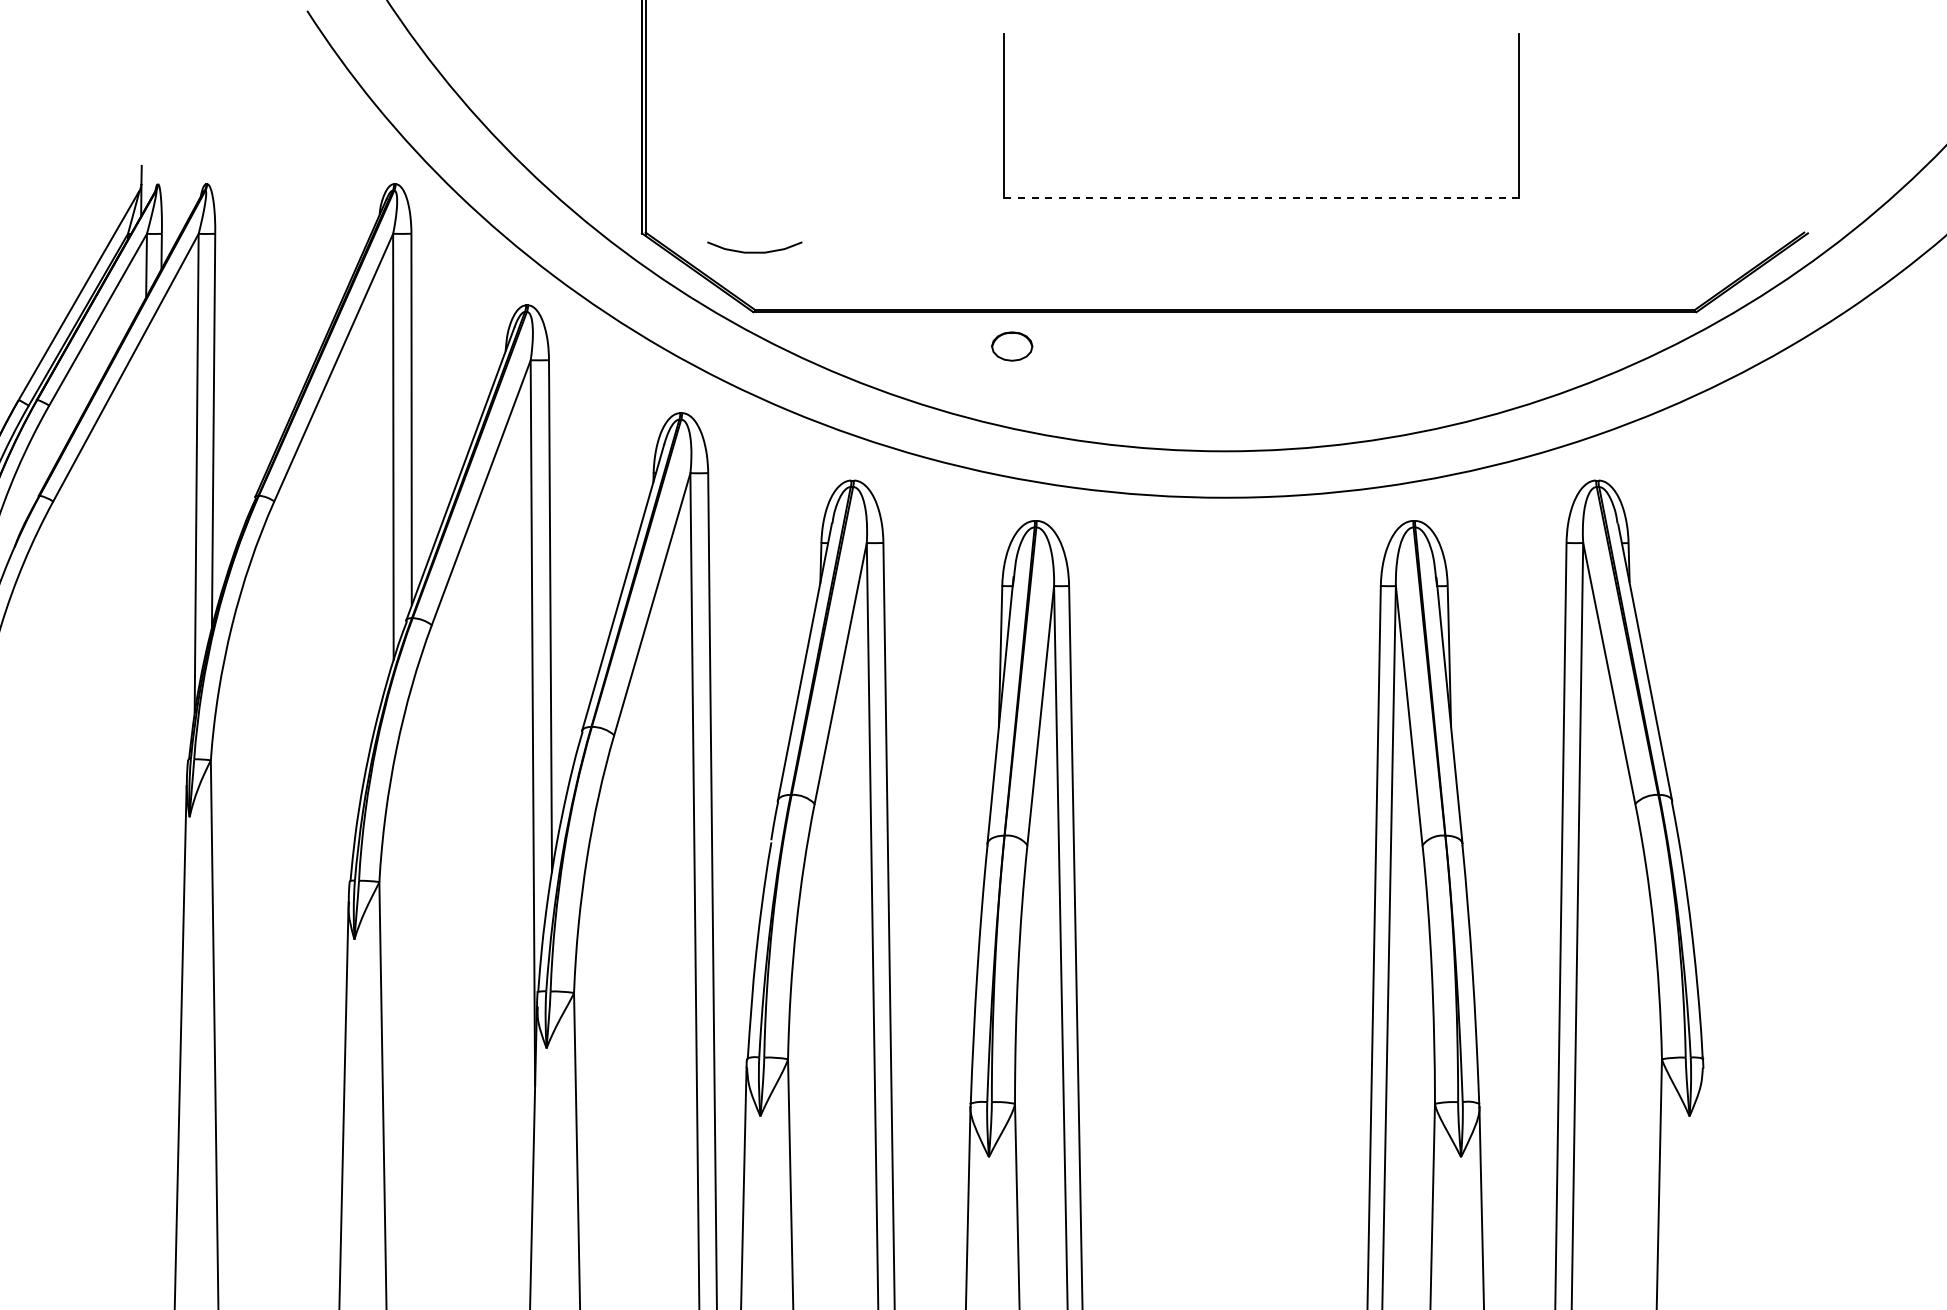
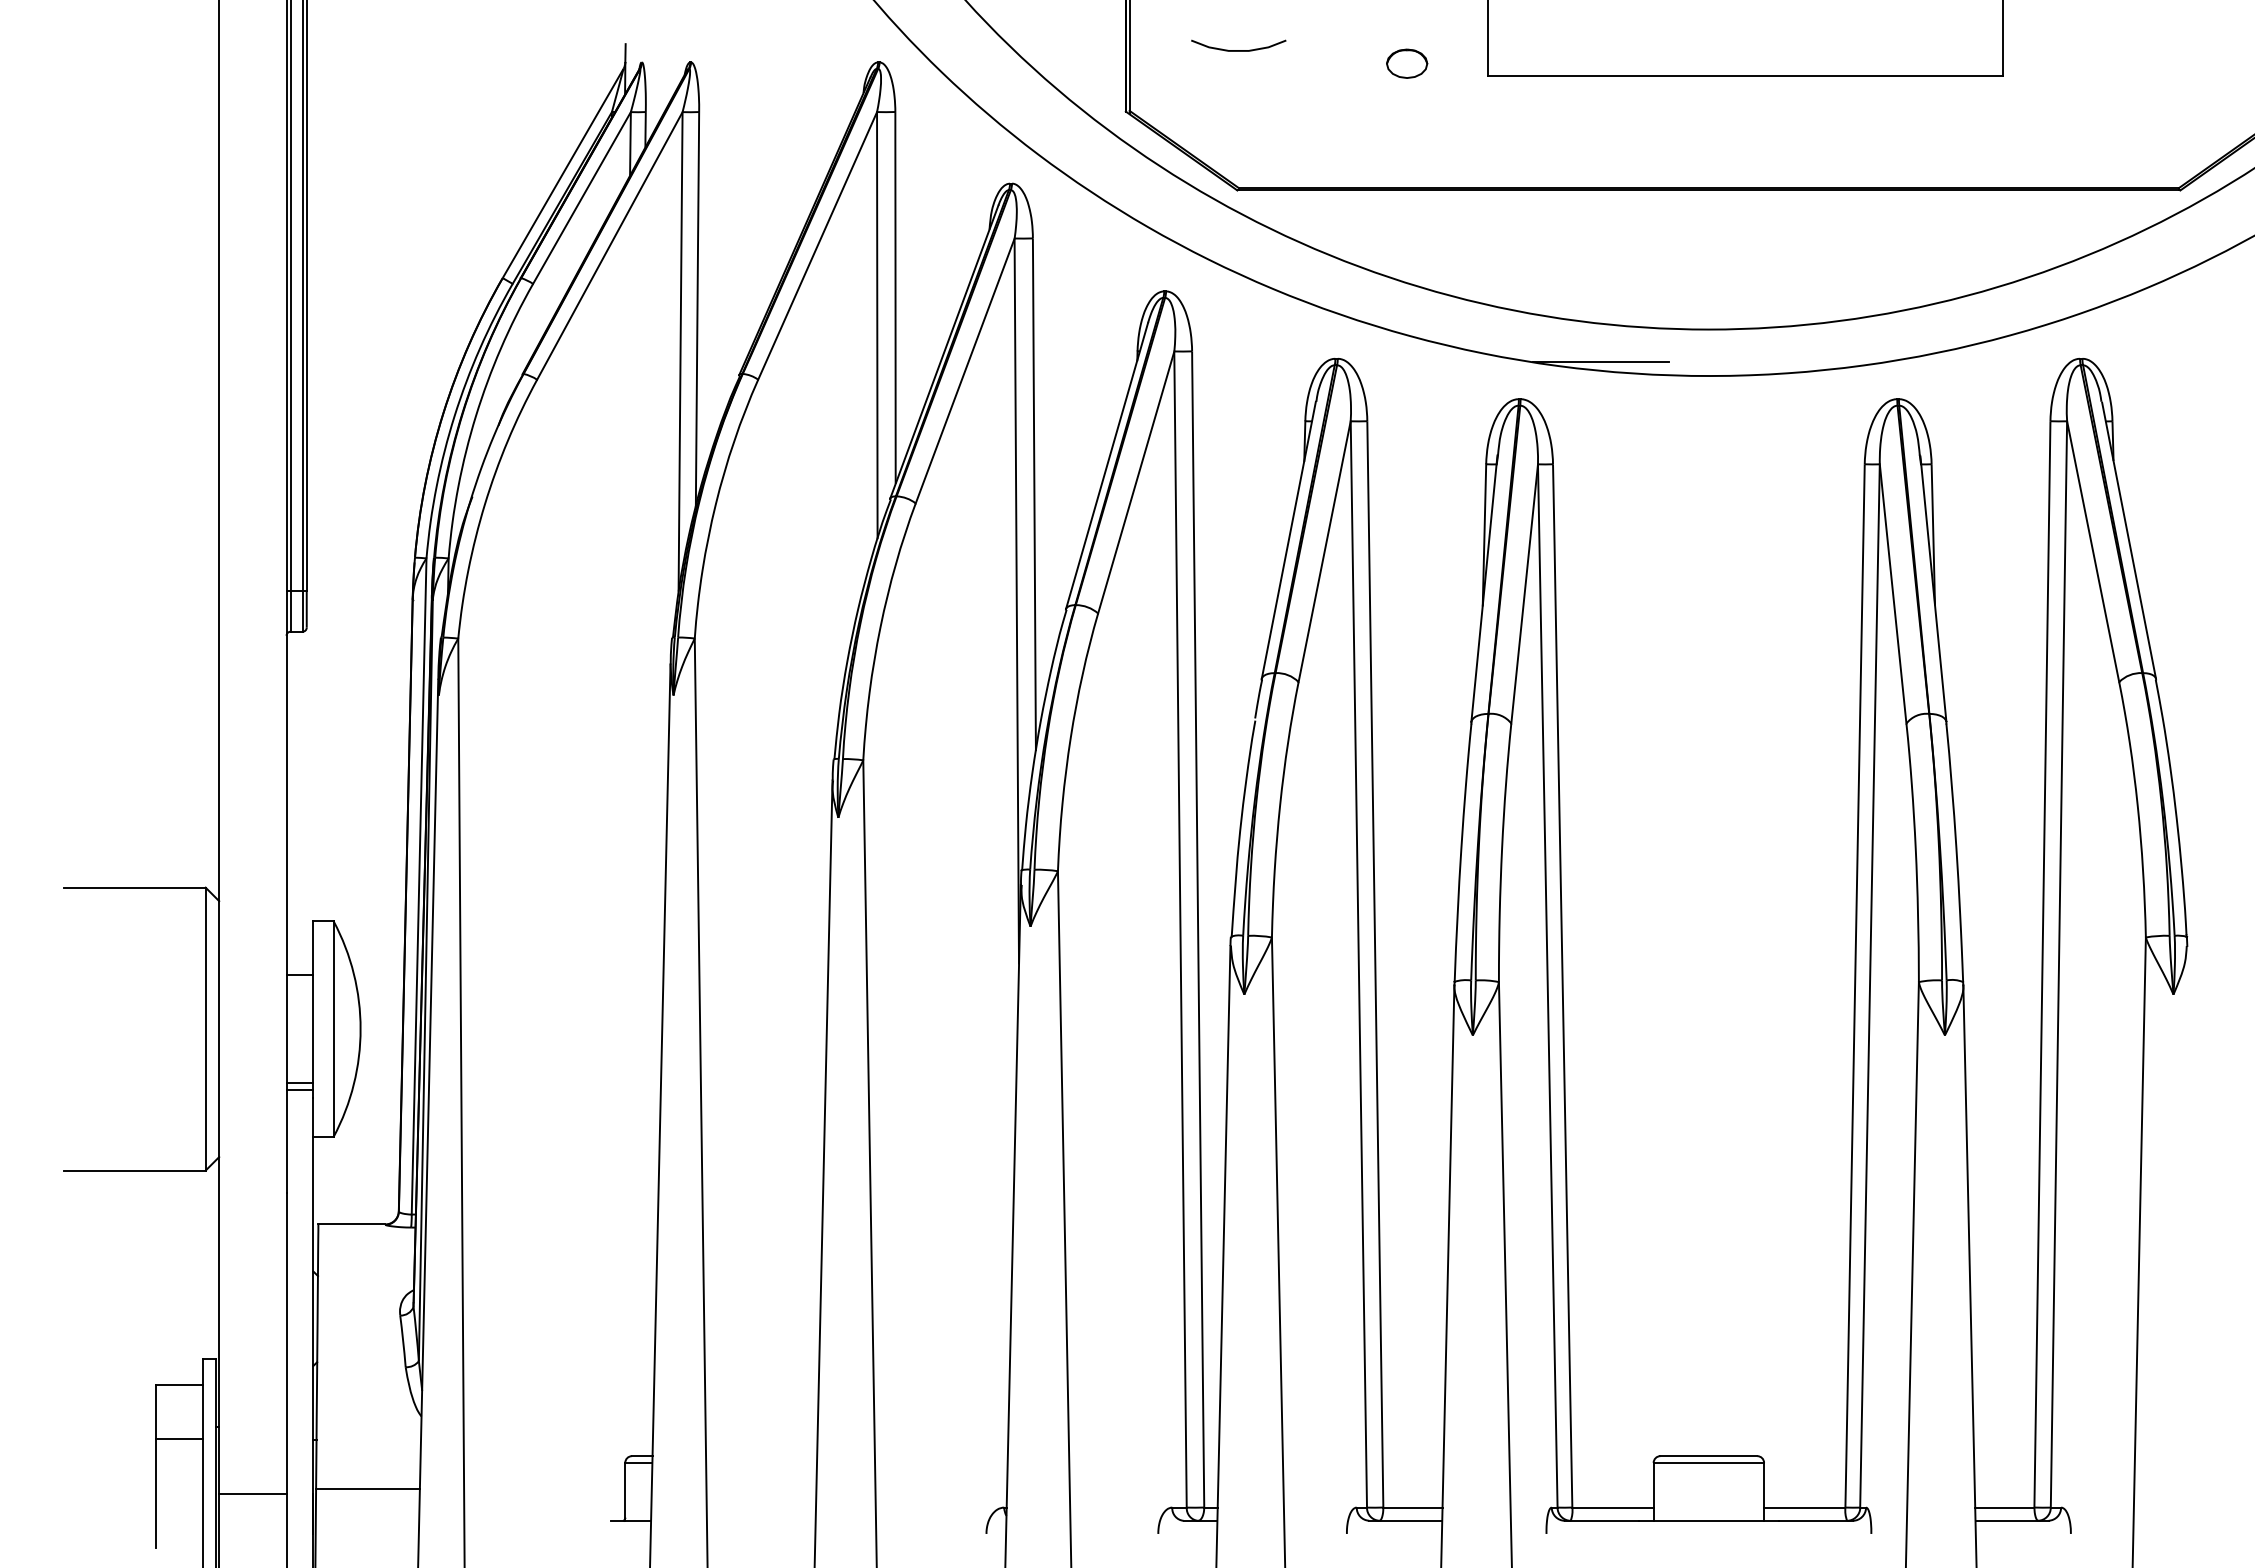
line: (1261, 198) -> (1745, 76), dashed -> solid
curve: (754, 252) -> (1238, 50), moved
part: (1012, 346) -> (1407, 63), moved
line: (1116, 484) -> (1600, 362), added

